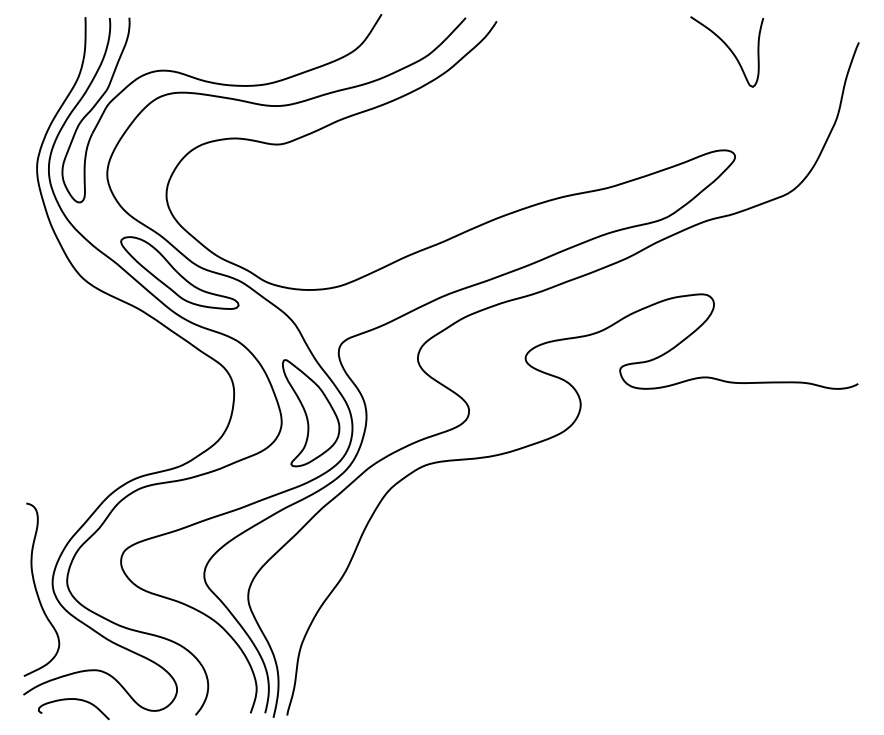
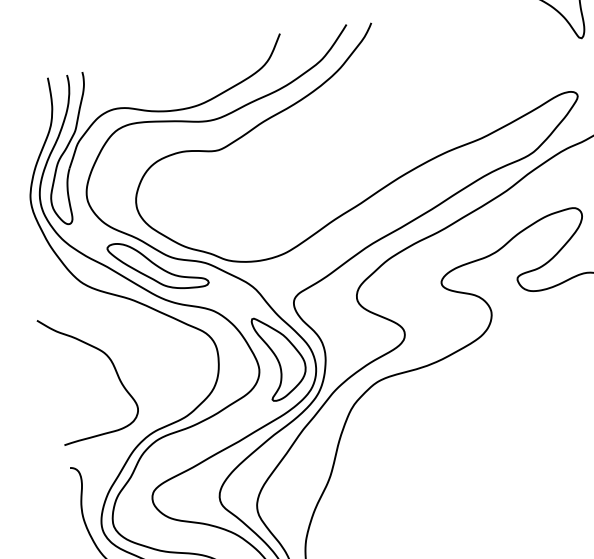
curve: (100, 382) -> (111, 362), added

